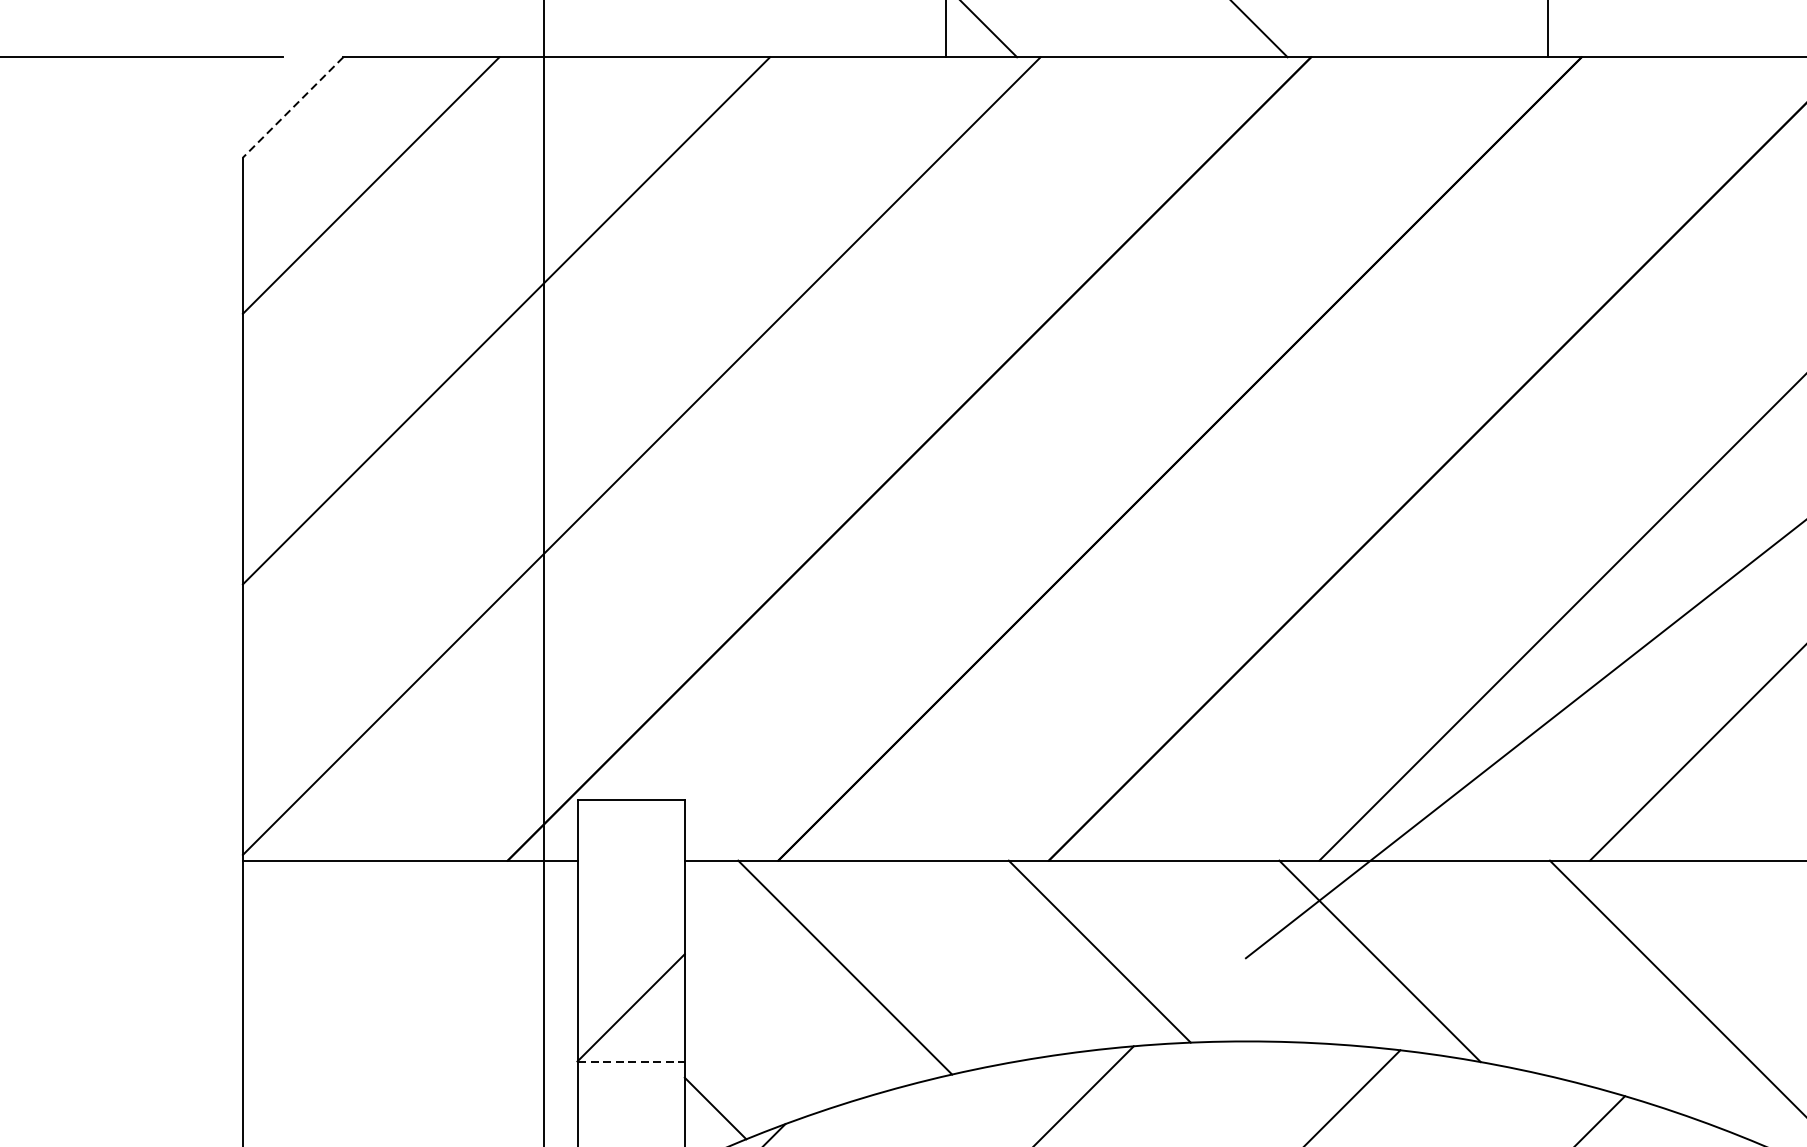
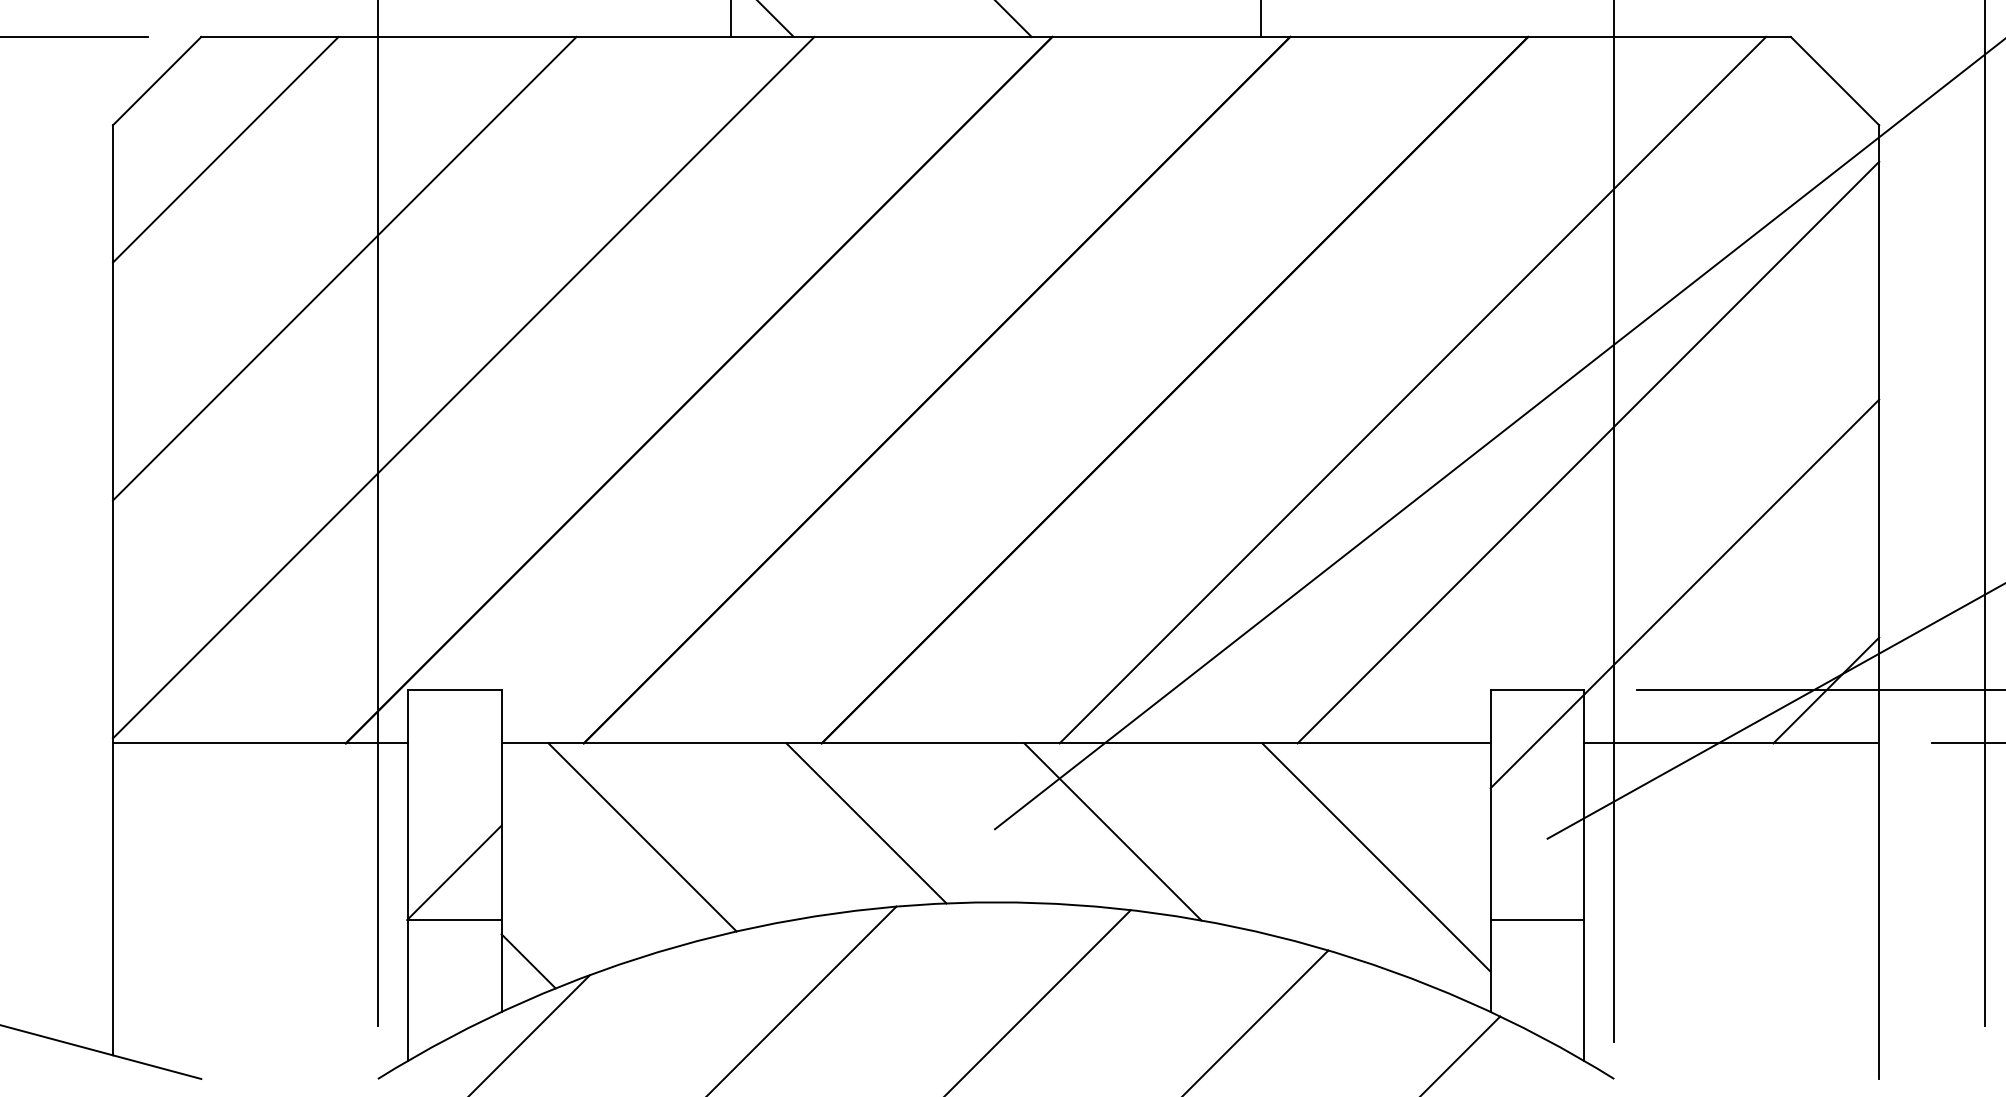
line: (292, 107) -> (156, 81), dashed -> solid
line: (631, 1062) -> (454, 920), dashed -> solid

